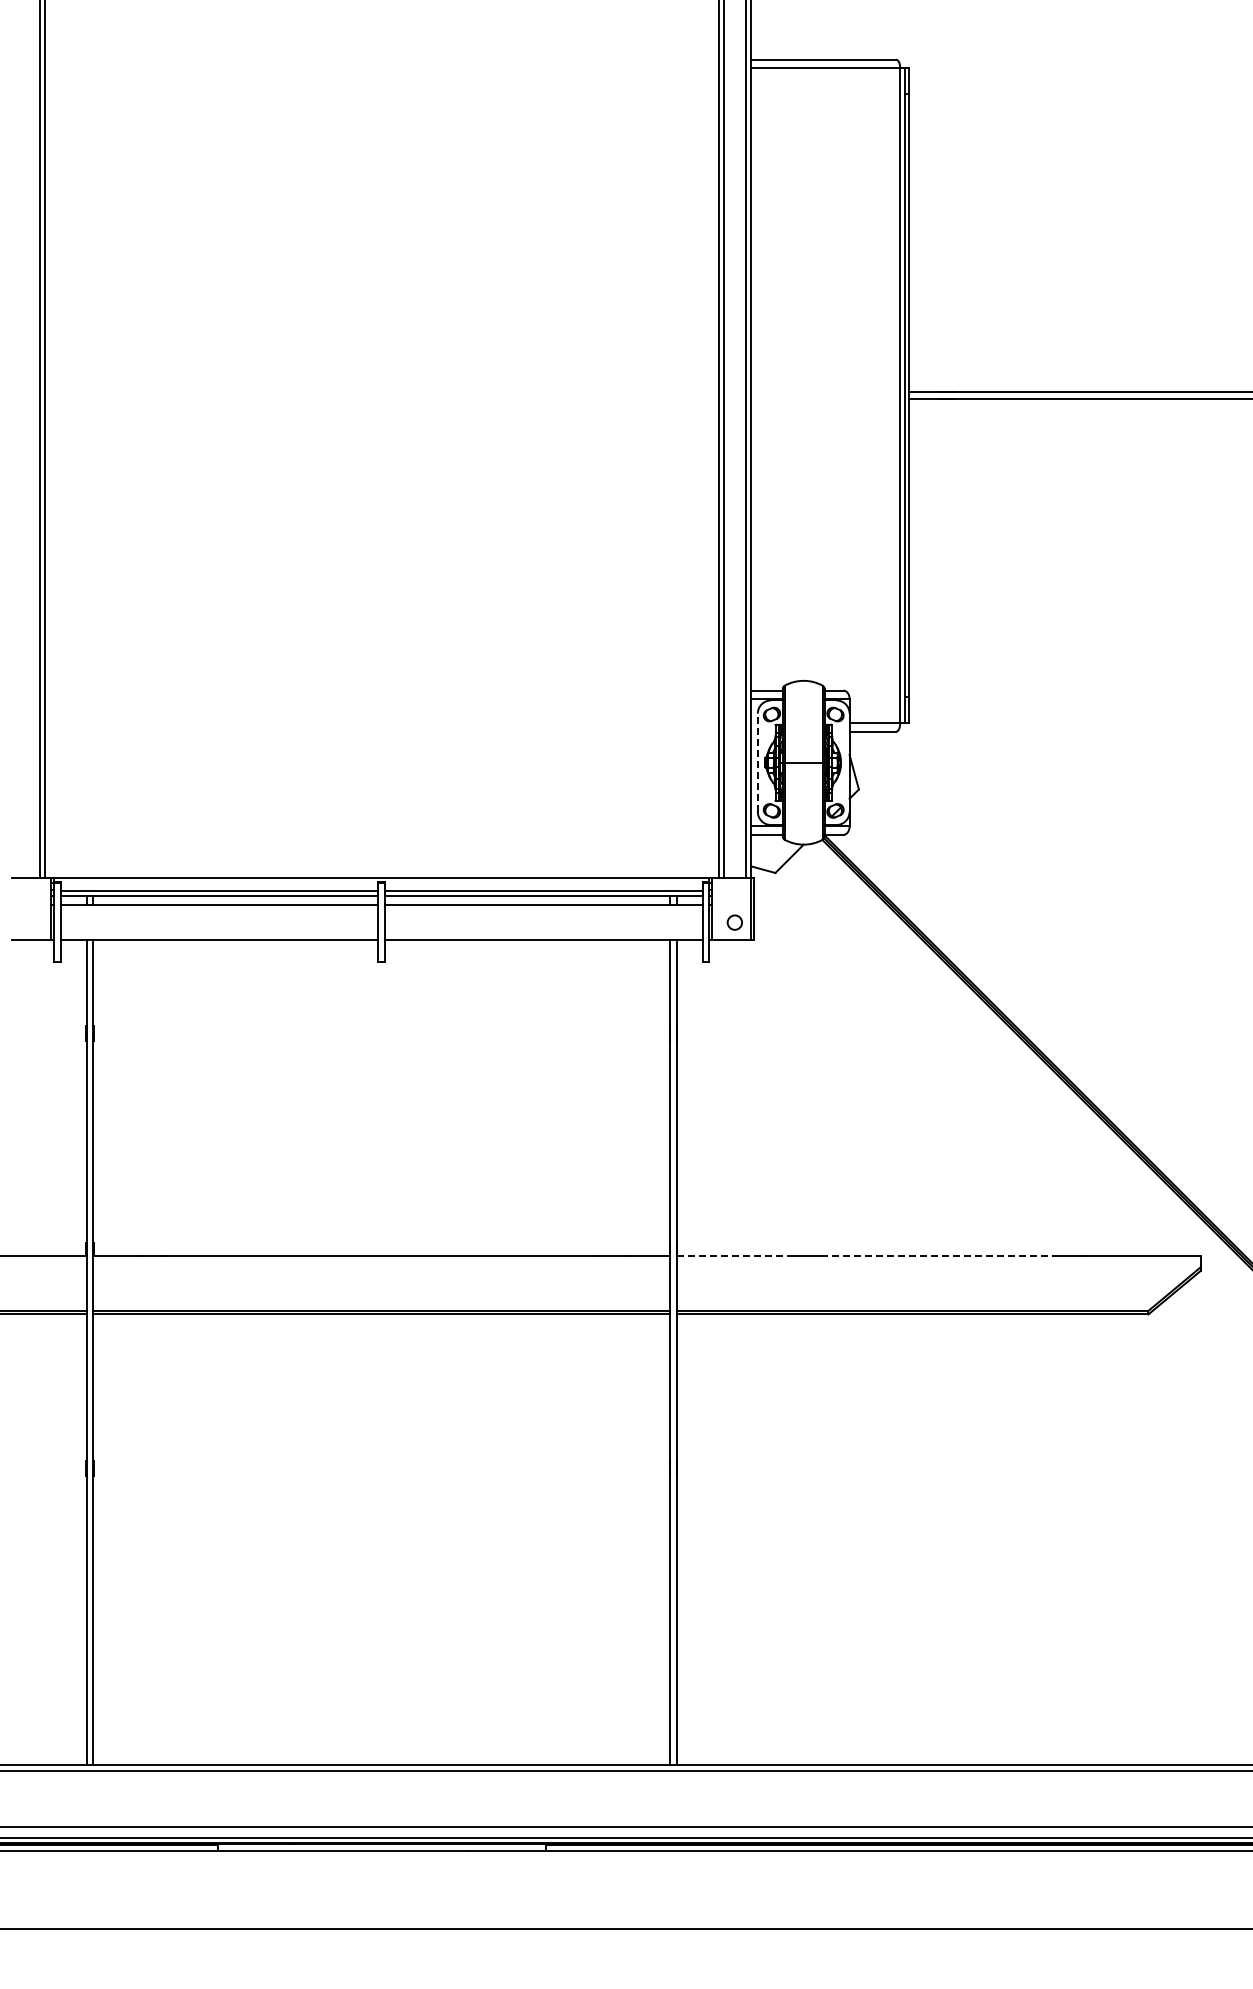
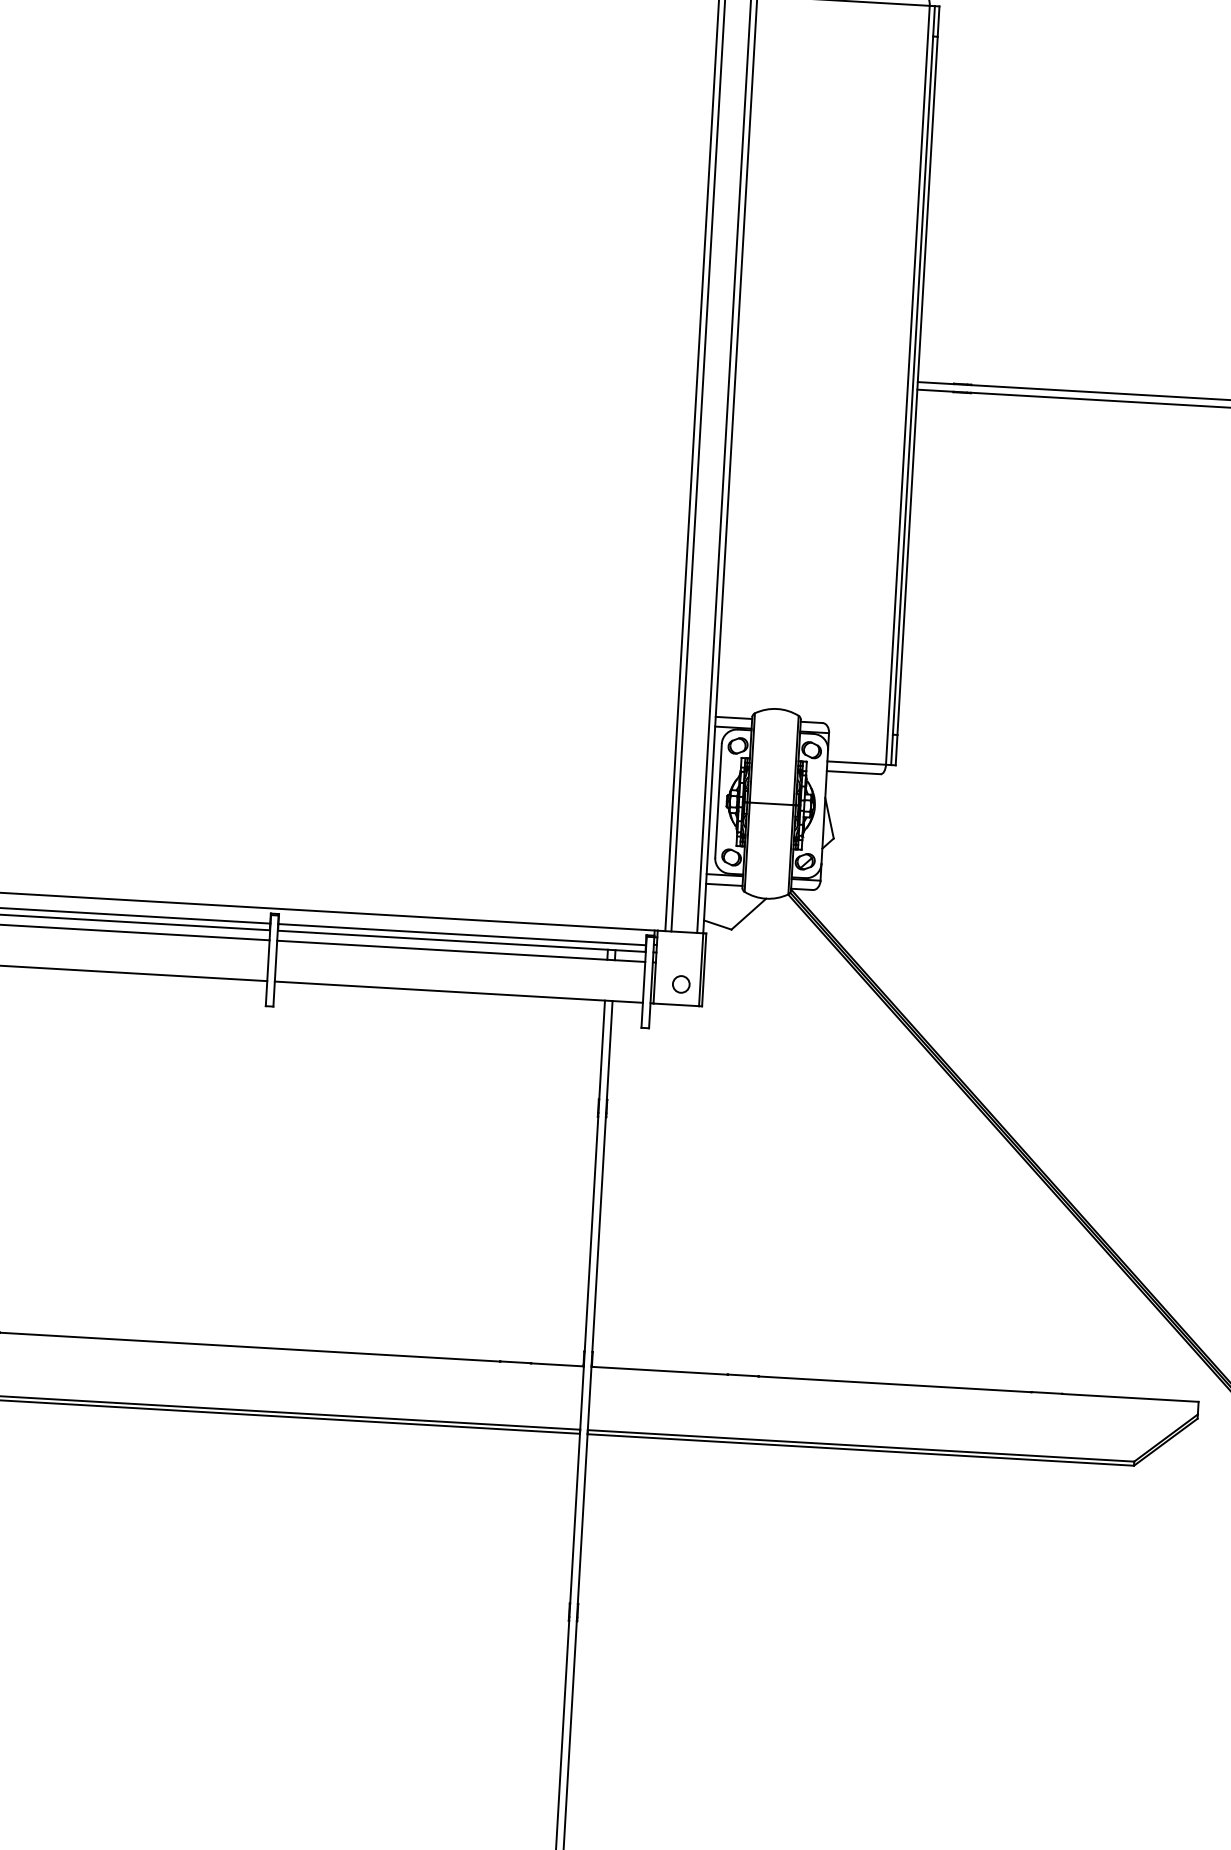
line: (757, 762) -> (718, 800), dashed -> solid
line: (735, 1256) -> (659, 1371), dashed -> solid
line: (938, 1256) -> (894, 1384), dashed -> solid

